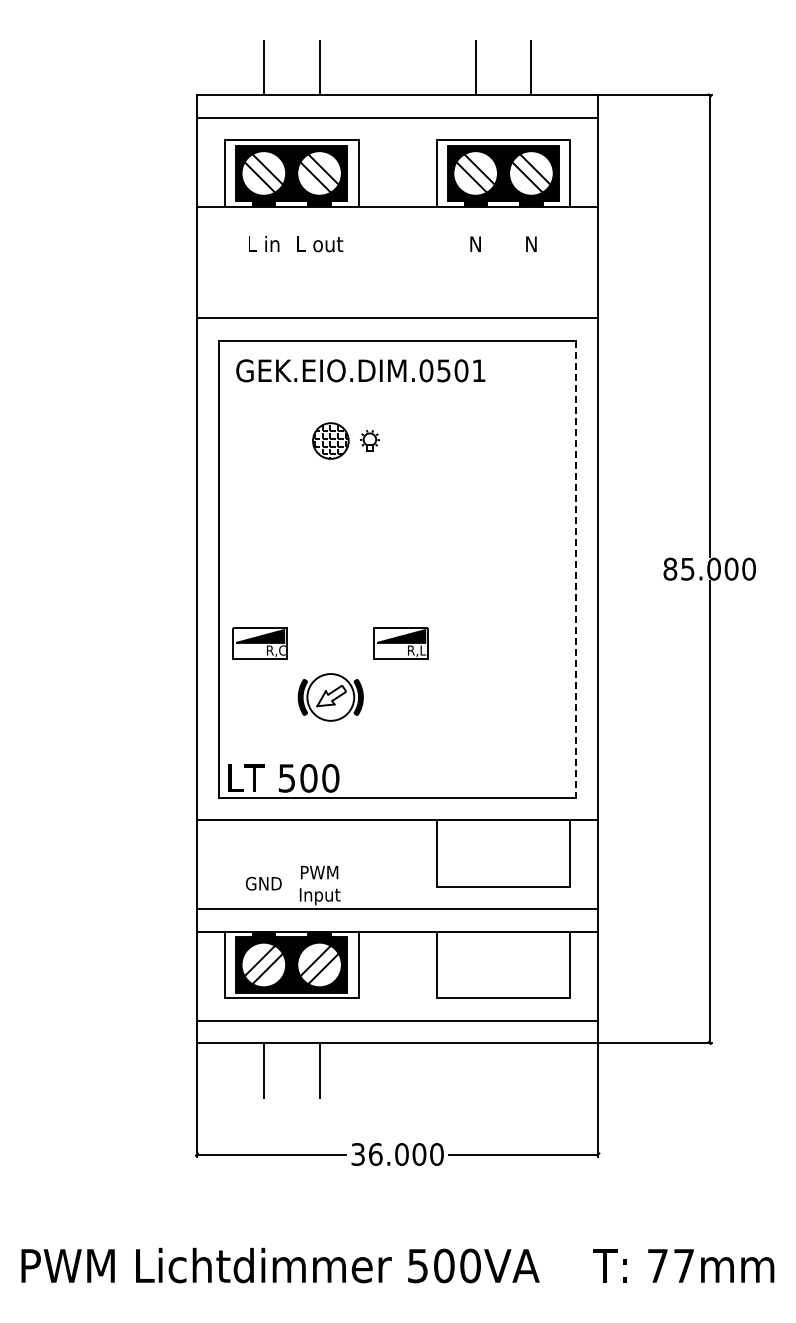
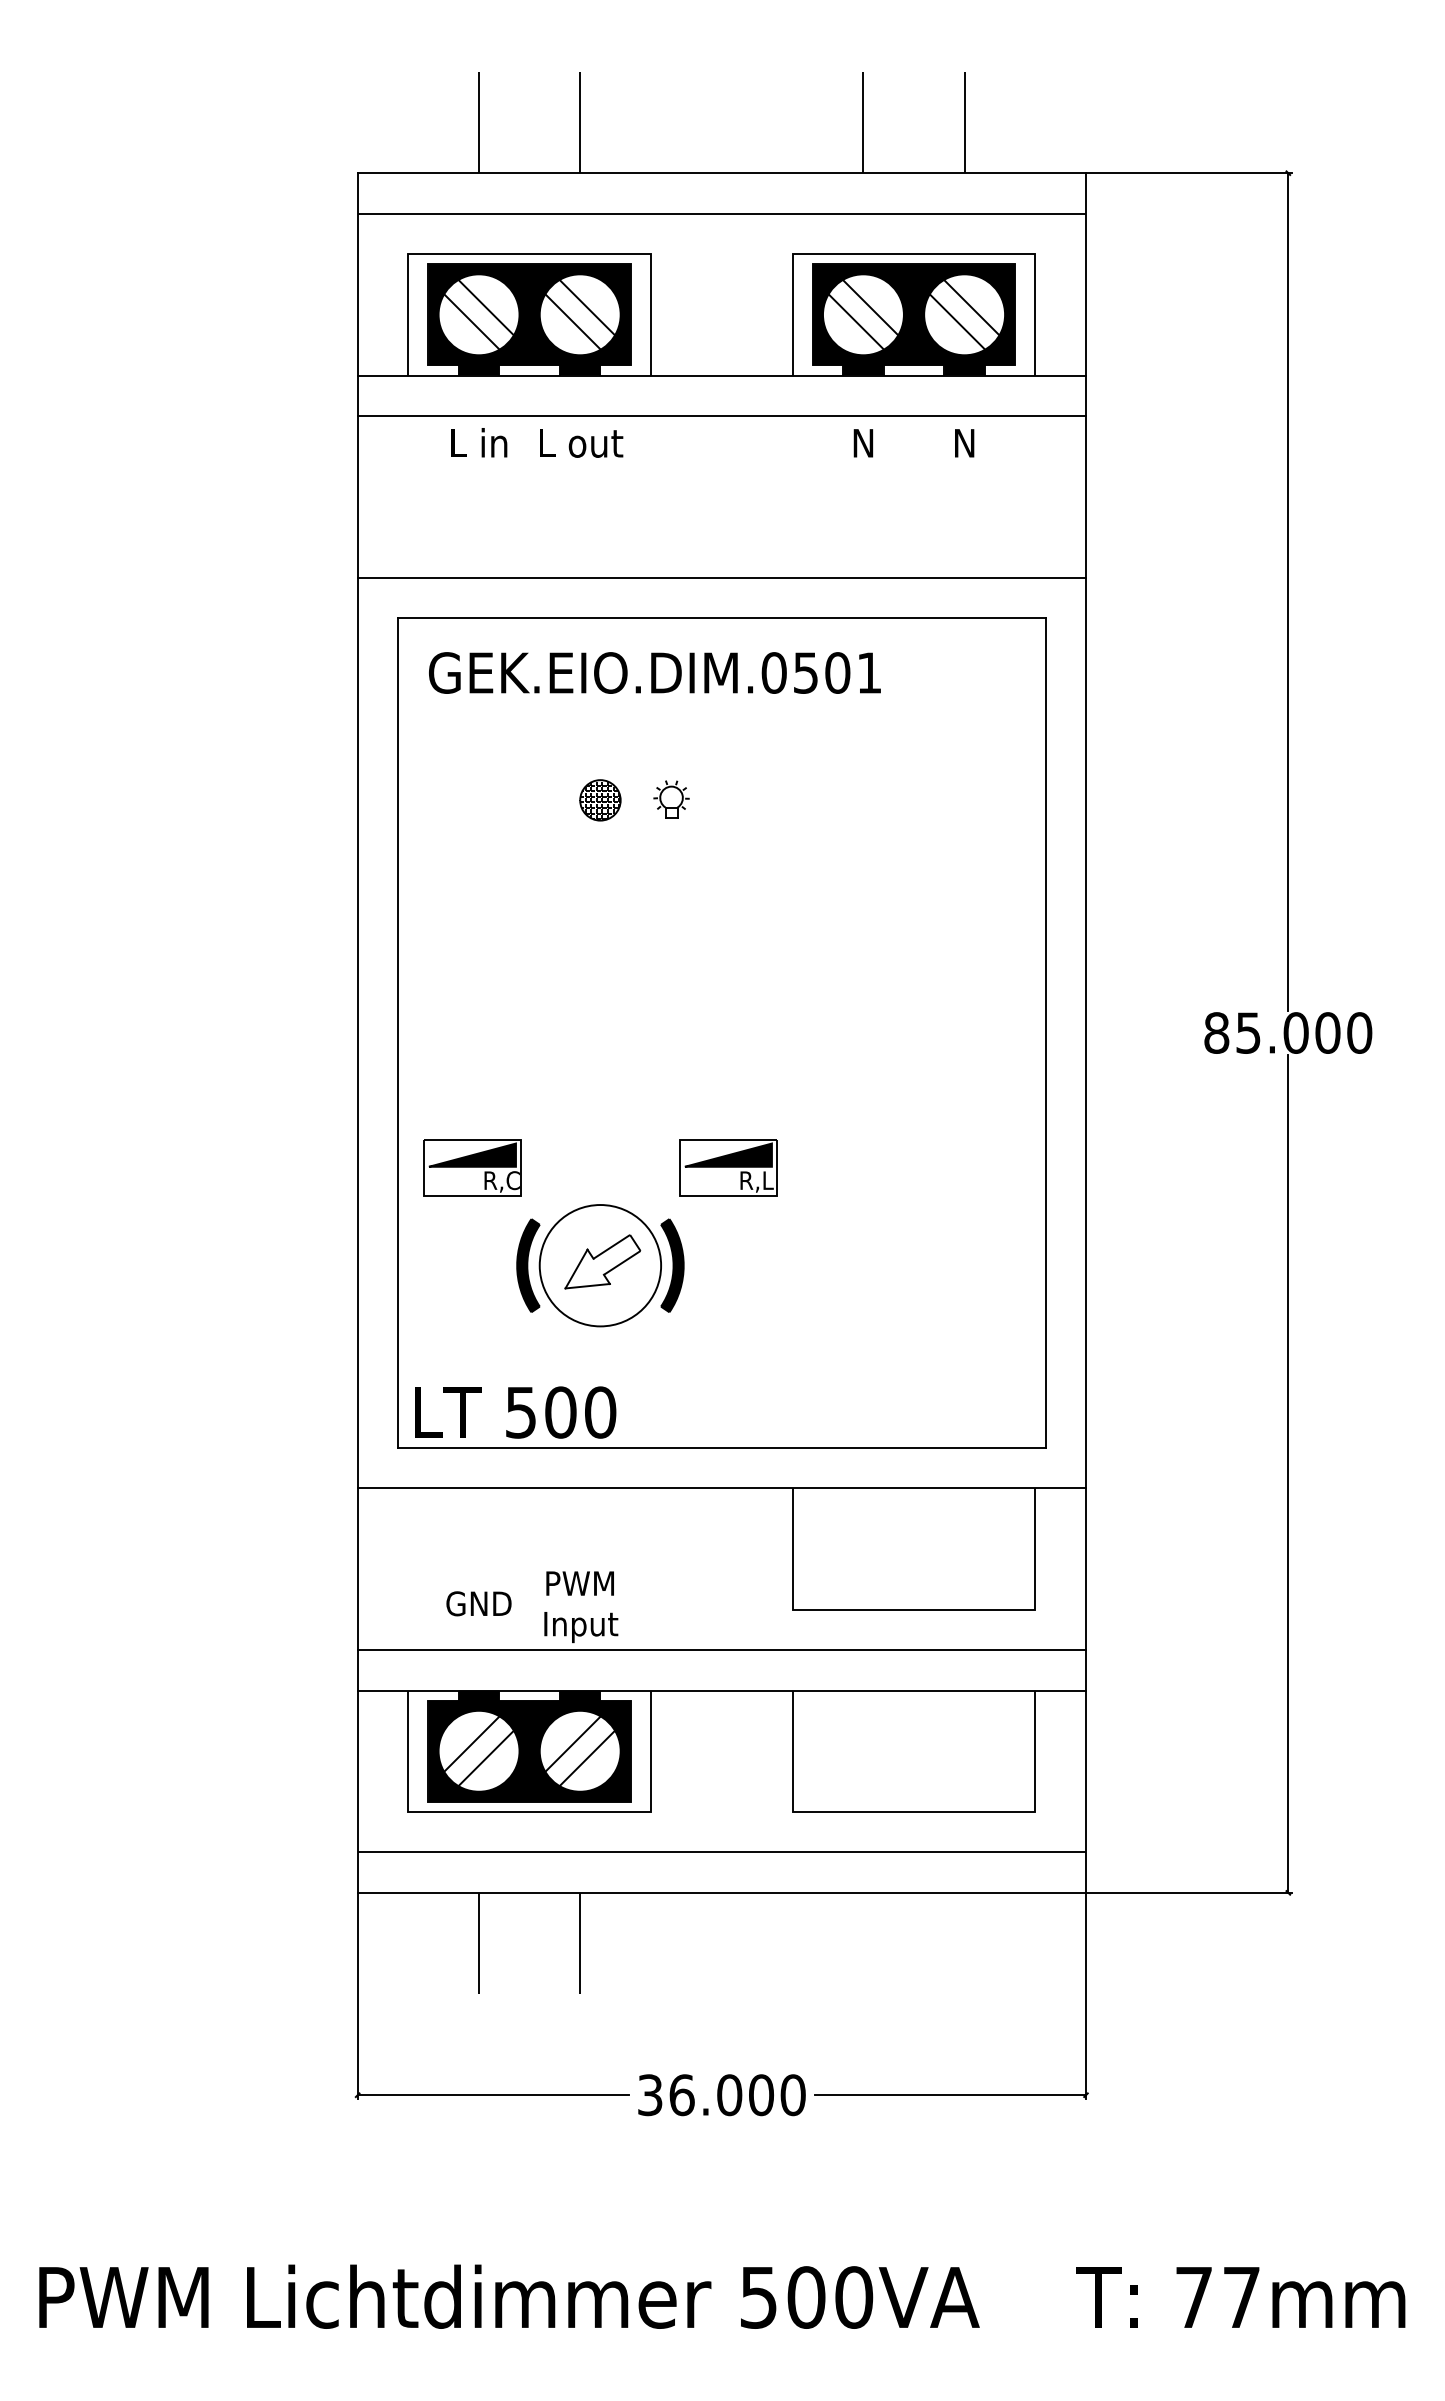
line: (397, 229) -> (721, 416), added
part: (330, 440) -> (600, 799), size x0.62
line: (576, 569) -> (1046, 1033), dashed -> solid
part: (330, 697) -> (600, 1265), size x1.43

